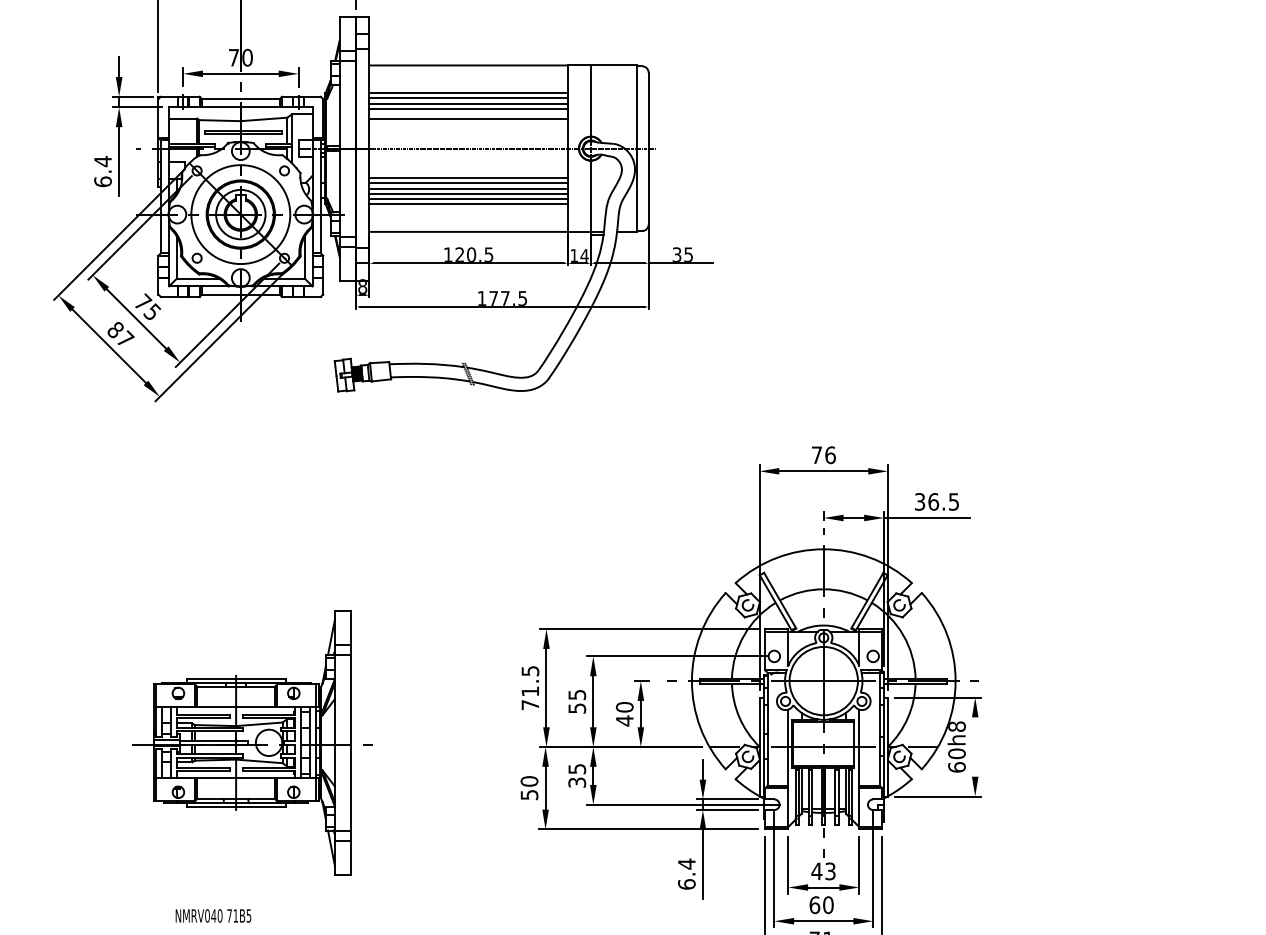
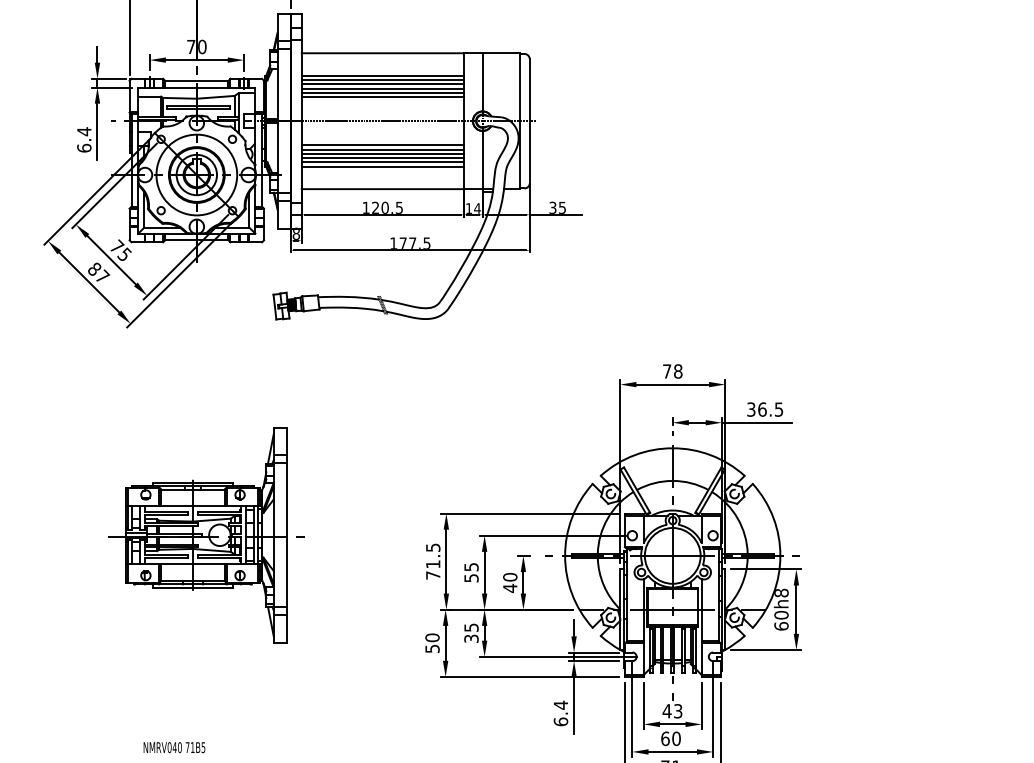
line: (468, 114) -> (382, 93), added
text: (830, 454) -> (678, 370), 76 -> 78
part: (252, 742) -> (206, 534), moved
line: (975, 746) -> (796, 609), added

